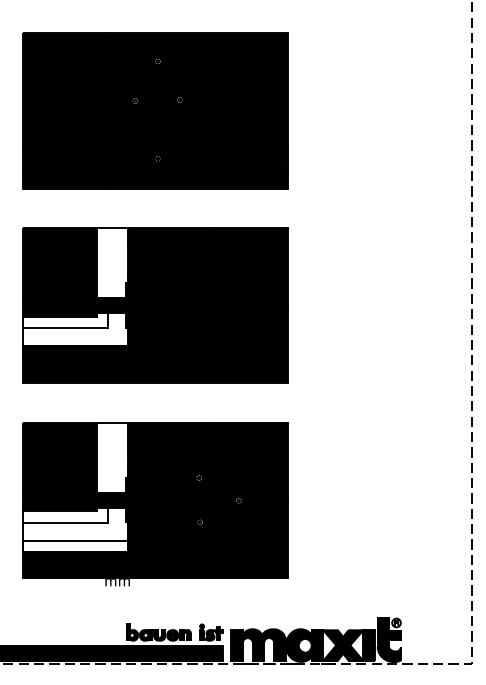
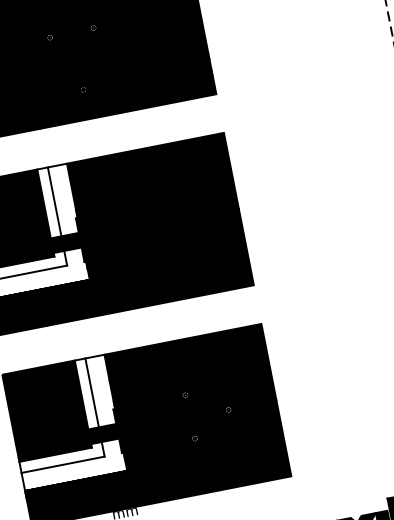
line: (108, 262) -> (54, 201), added
line: (108, 457) -> (92, 392), added
fill: (75, 546) -> (77, 486), added

